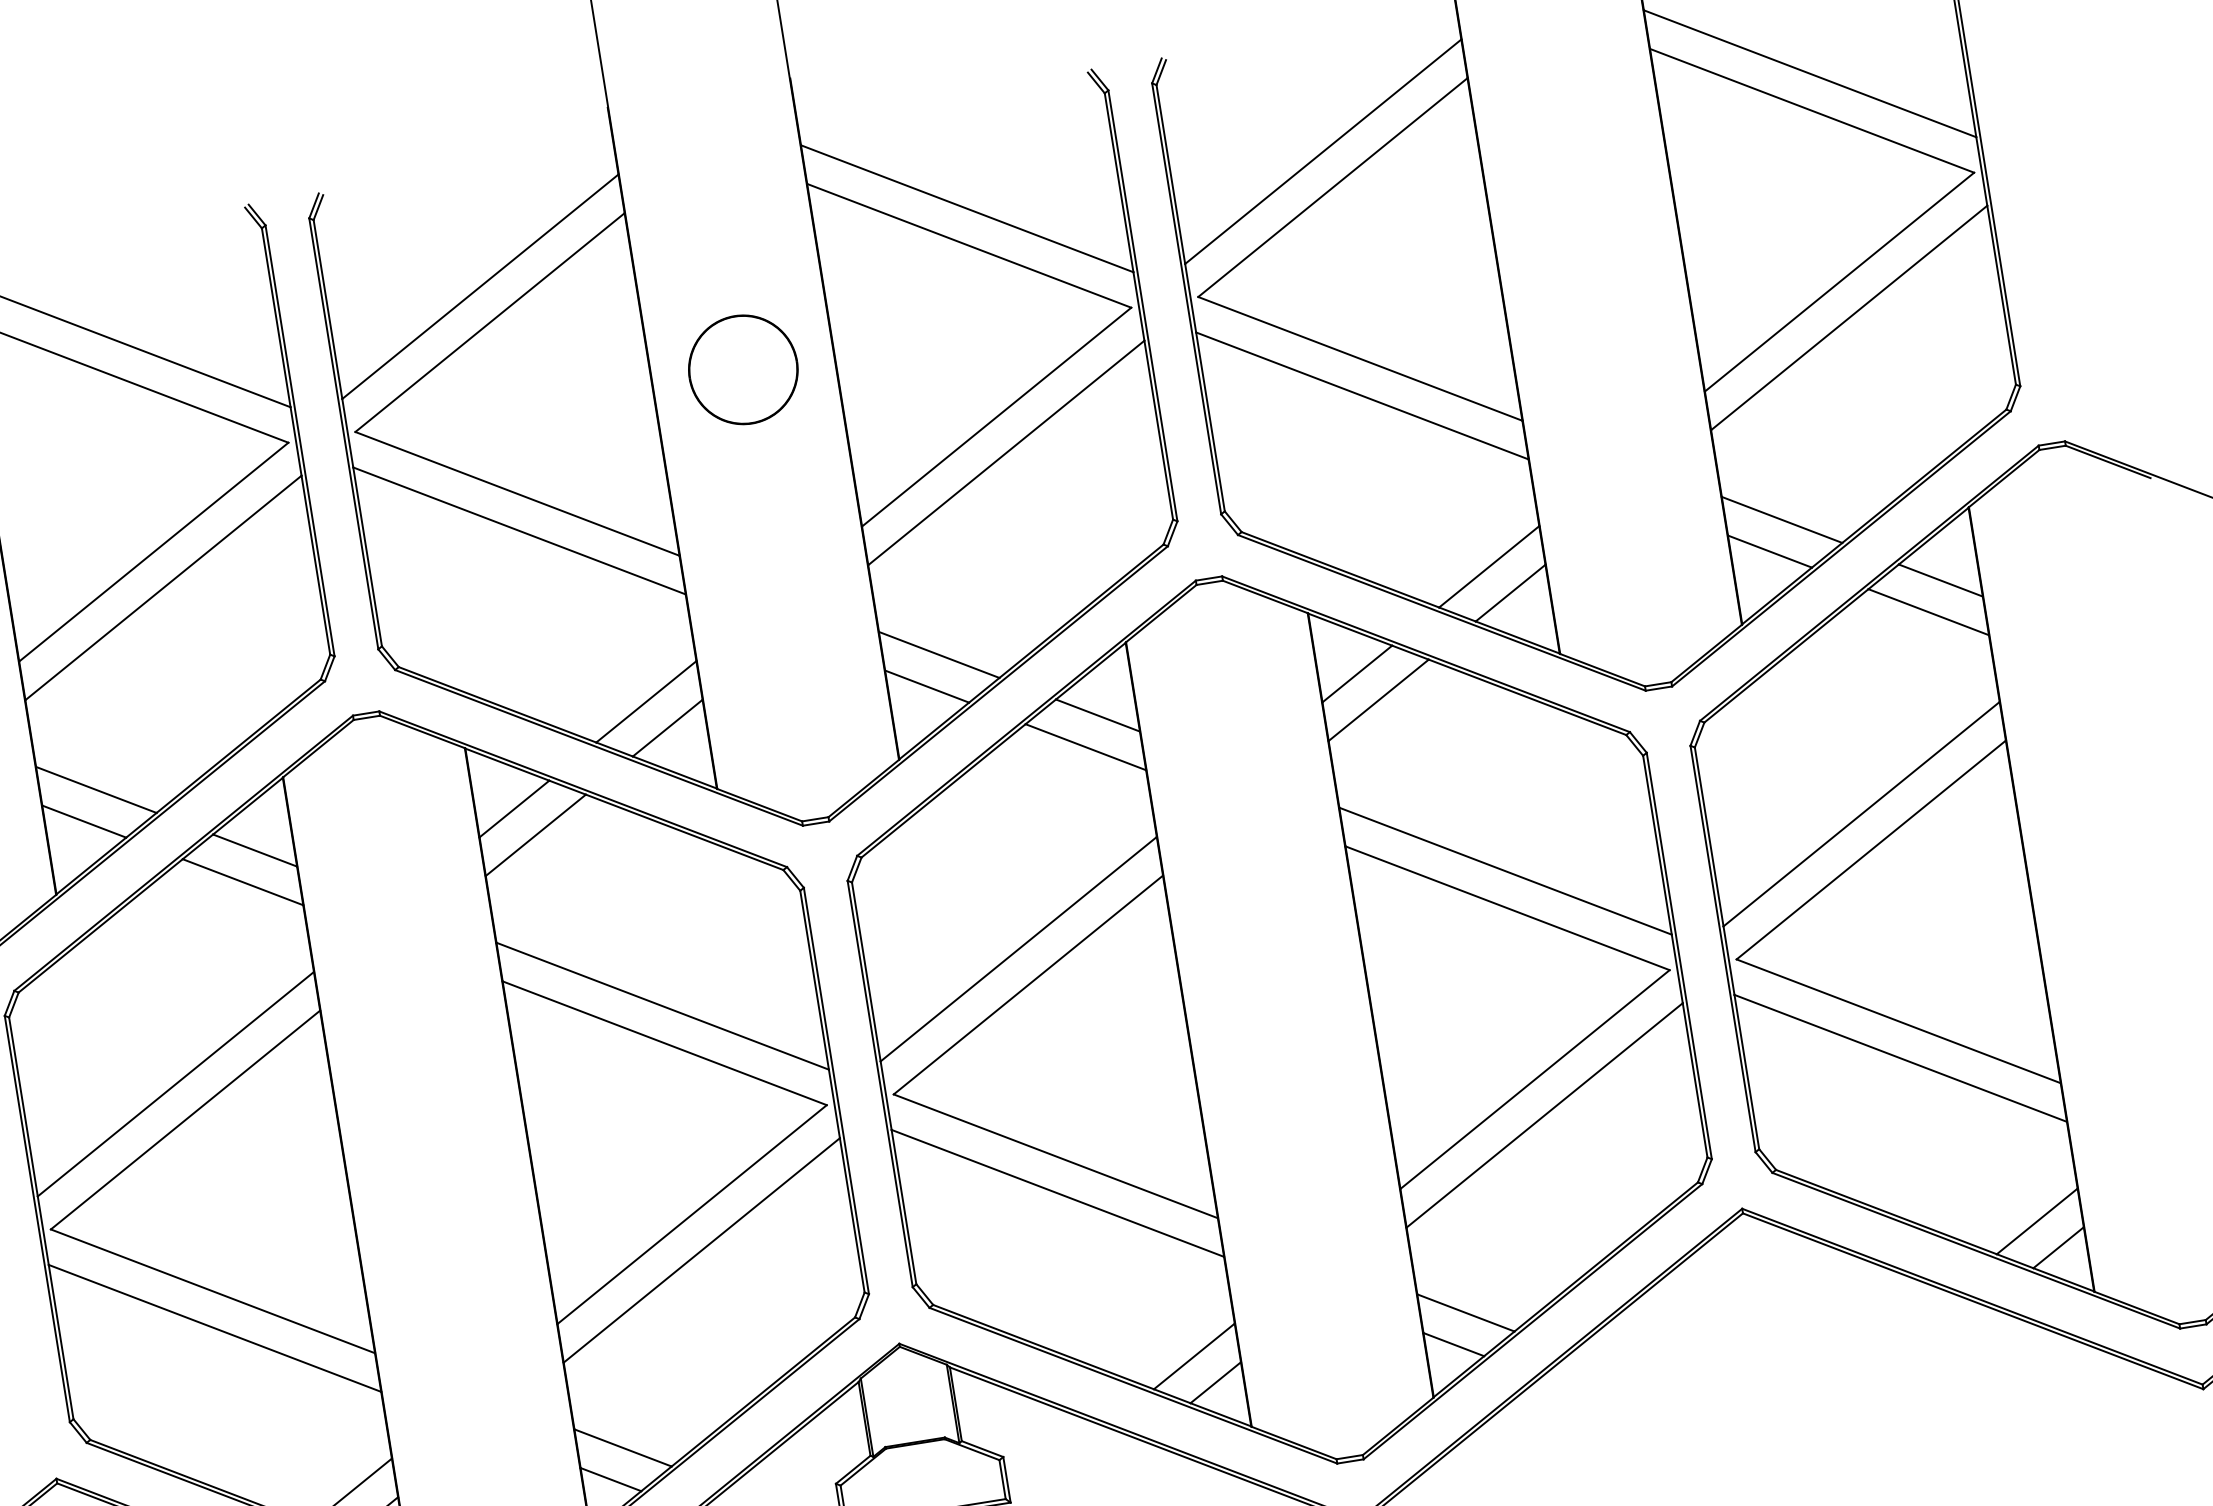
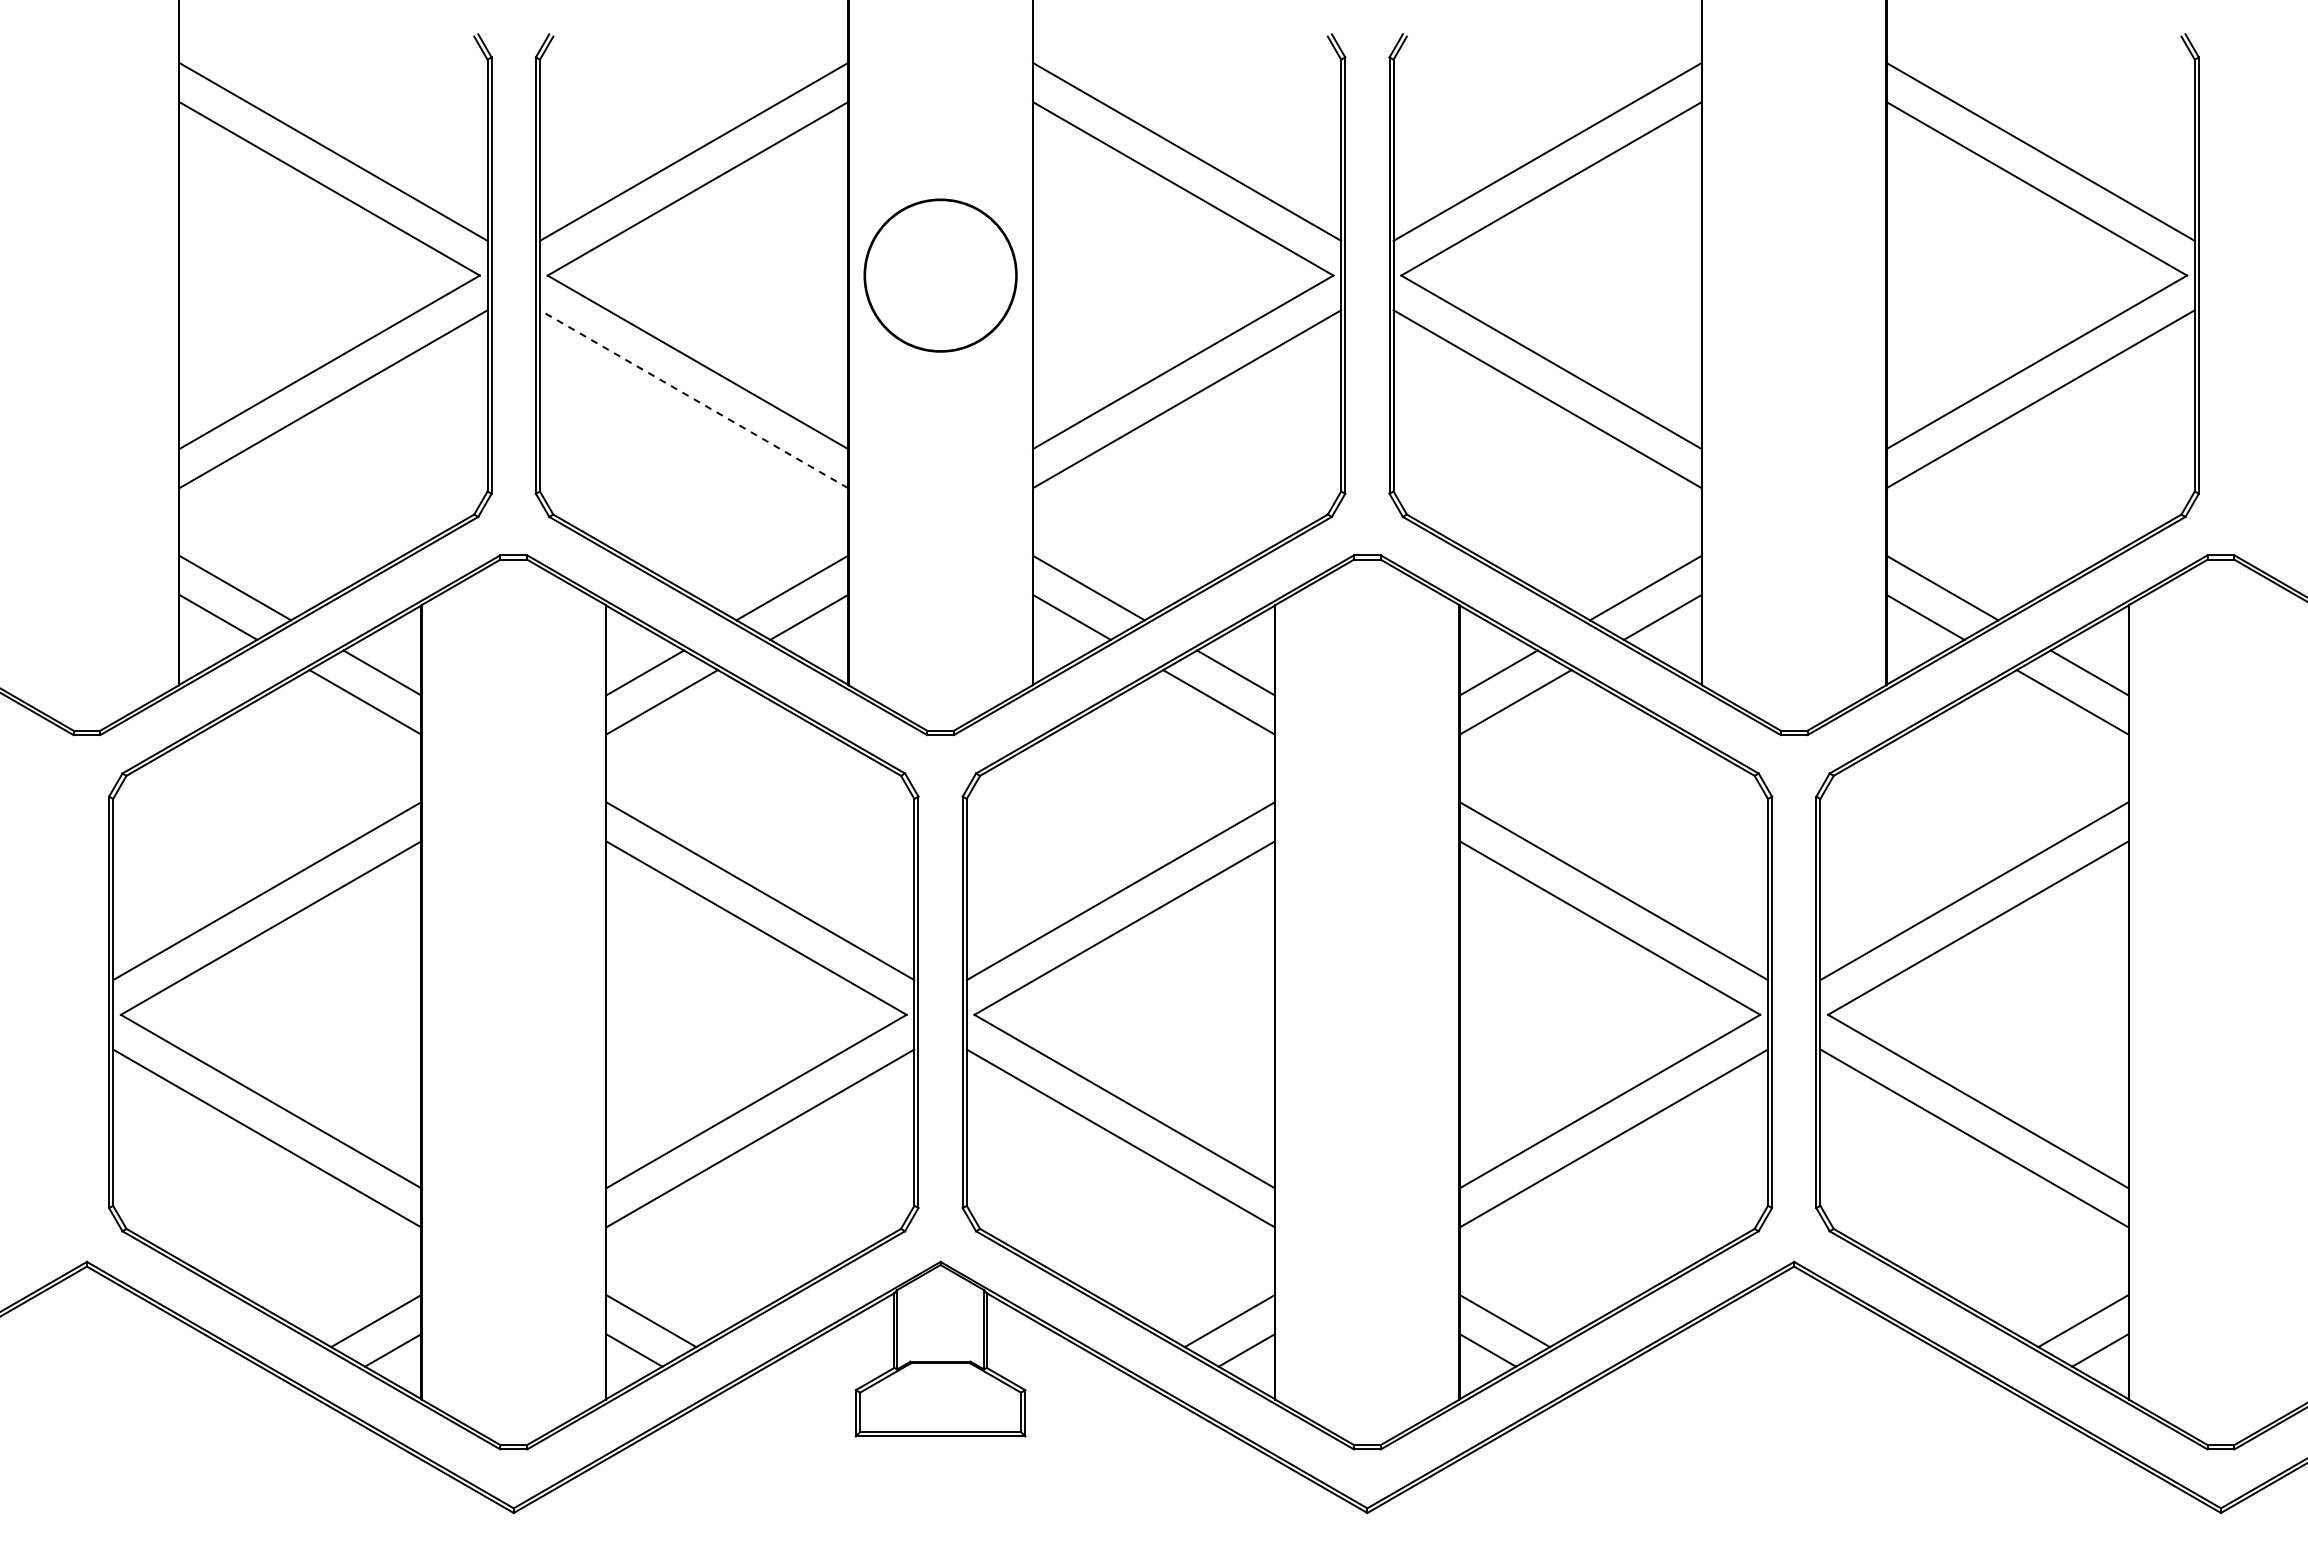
part: (743, 369) -> (940, 275), size x1.4
line: (519, 531) -> (694, 399), solid -> dashed

